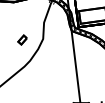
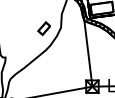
part: (21, 39) -> (43, 28), size x1.67

